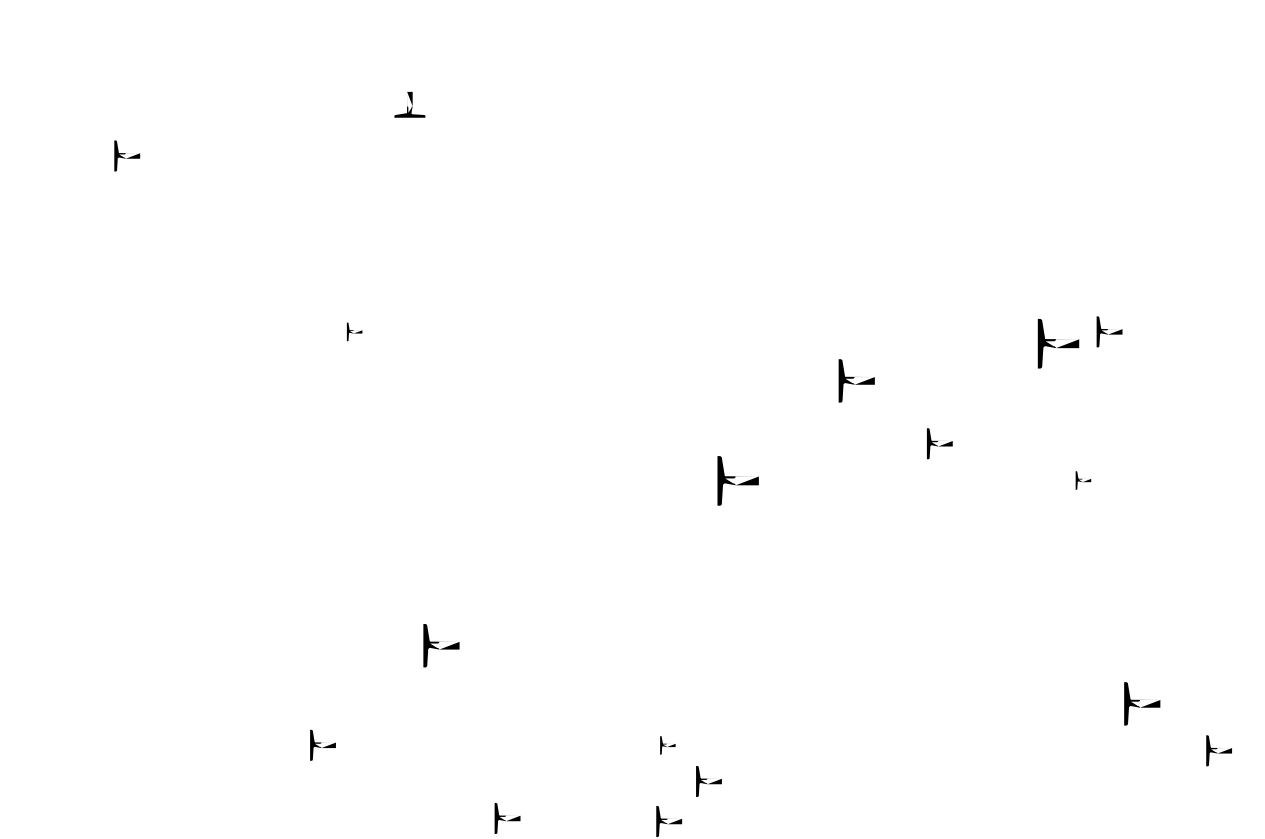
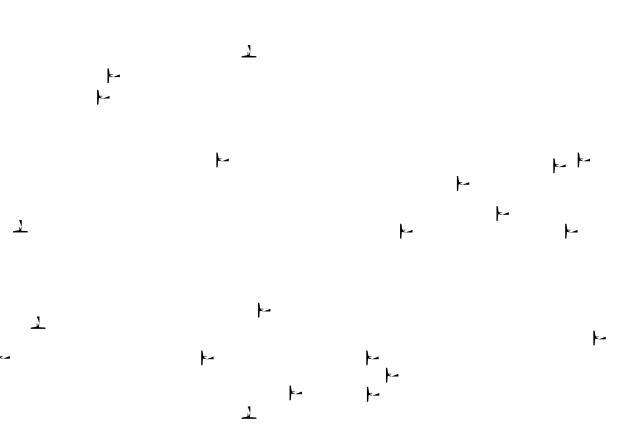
part: (105, 199) -> (103, 96), added
part: (354, 330) -> (222, 159), size x1.67
part: (1058, 343) -> (559, 165), size x0.62
part: (858, 381) -> (463, 183), size x0.71
part: (738, 479) -> (406, 230), size x0.62
part: (1083, 479) -> (571, 230), size x1.67
part: (442, 644) -> (264, 309), size x0.71
part: (1142, 702) -> (599, 337), size x0.71
part: (667, 744) -> (372, 357), size x1.67

